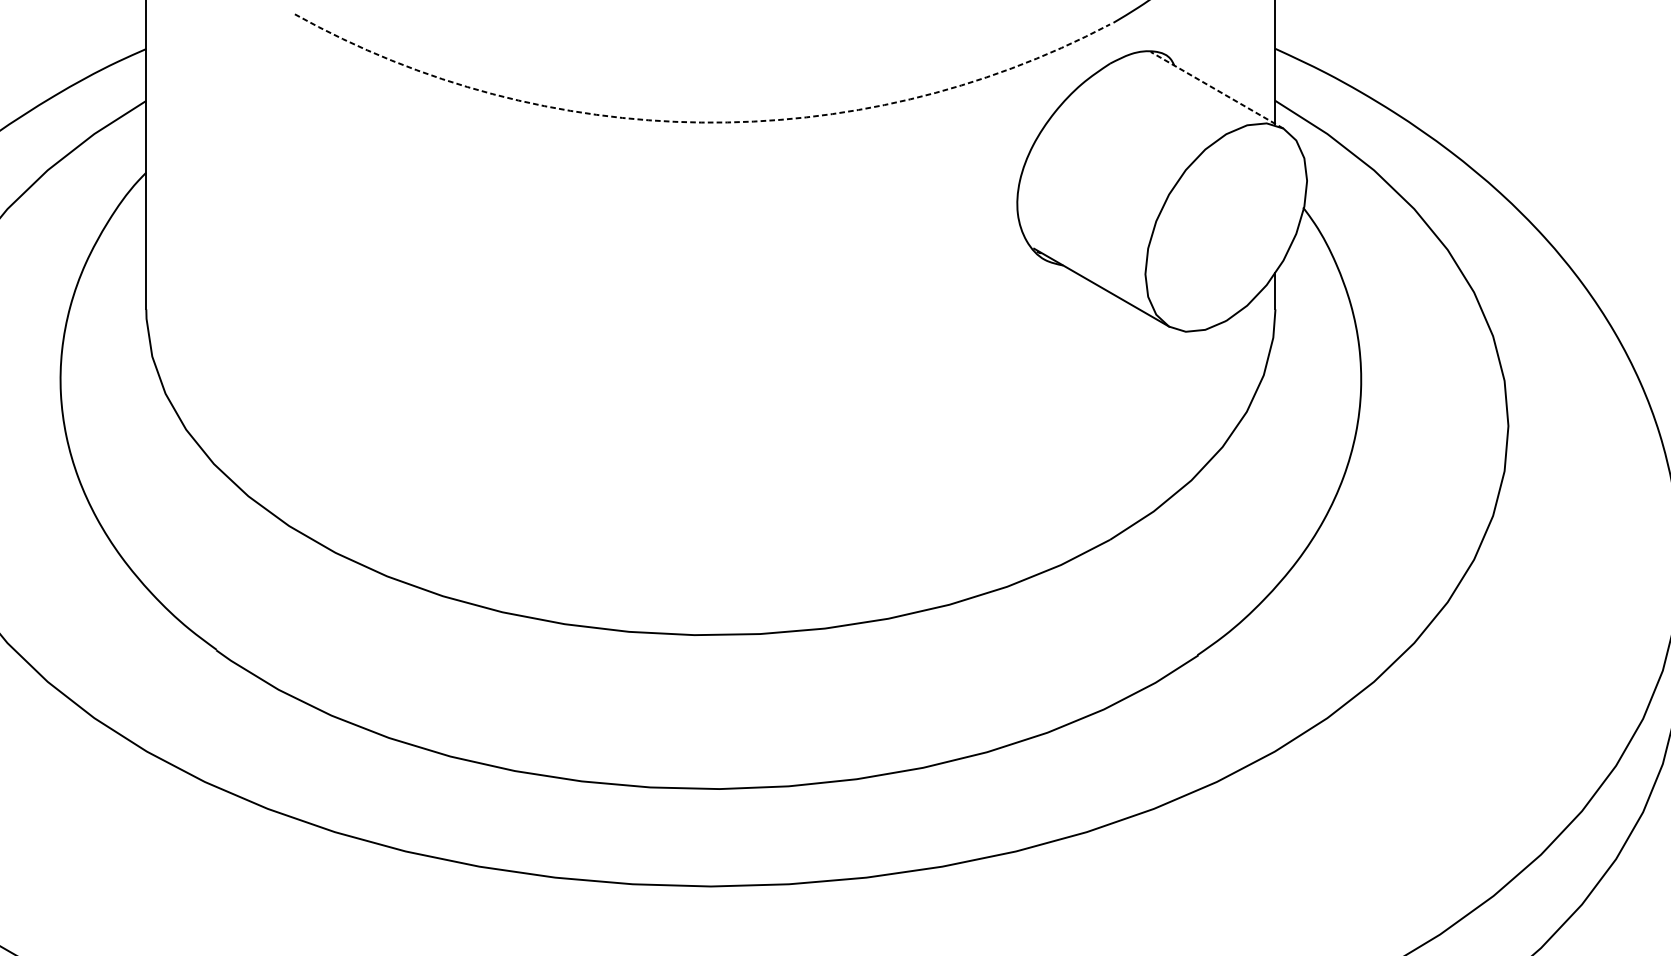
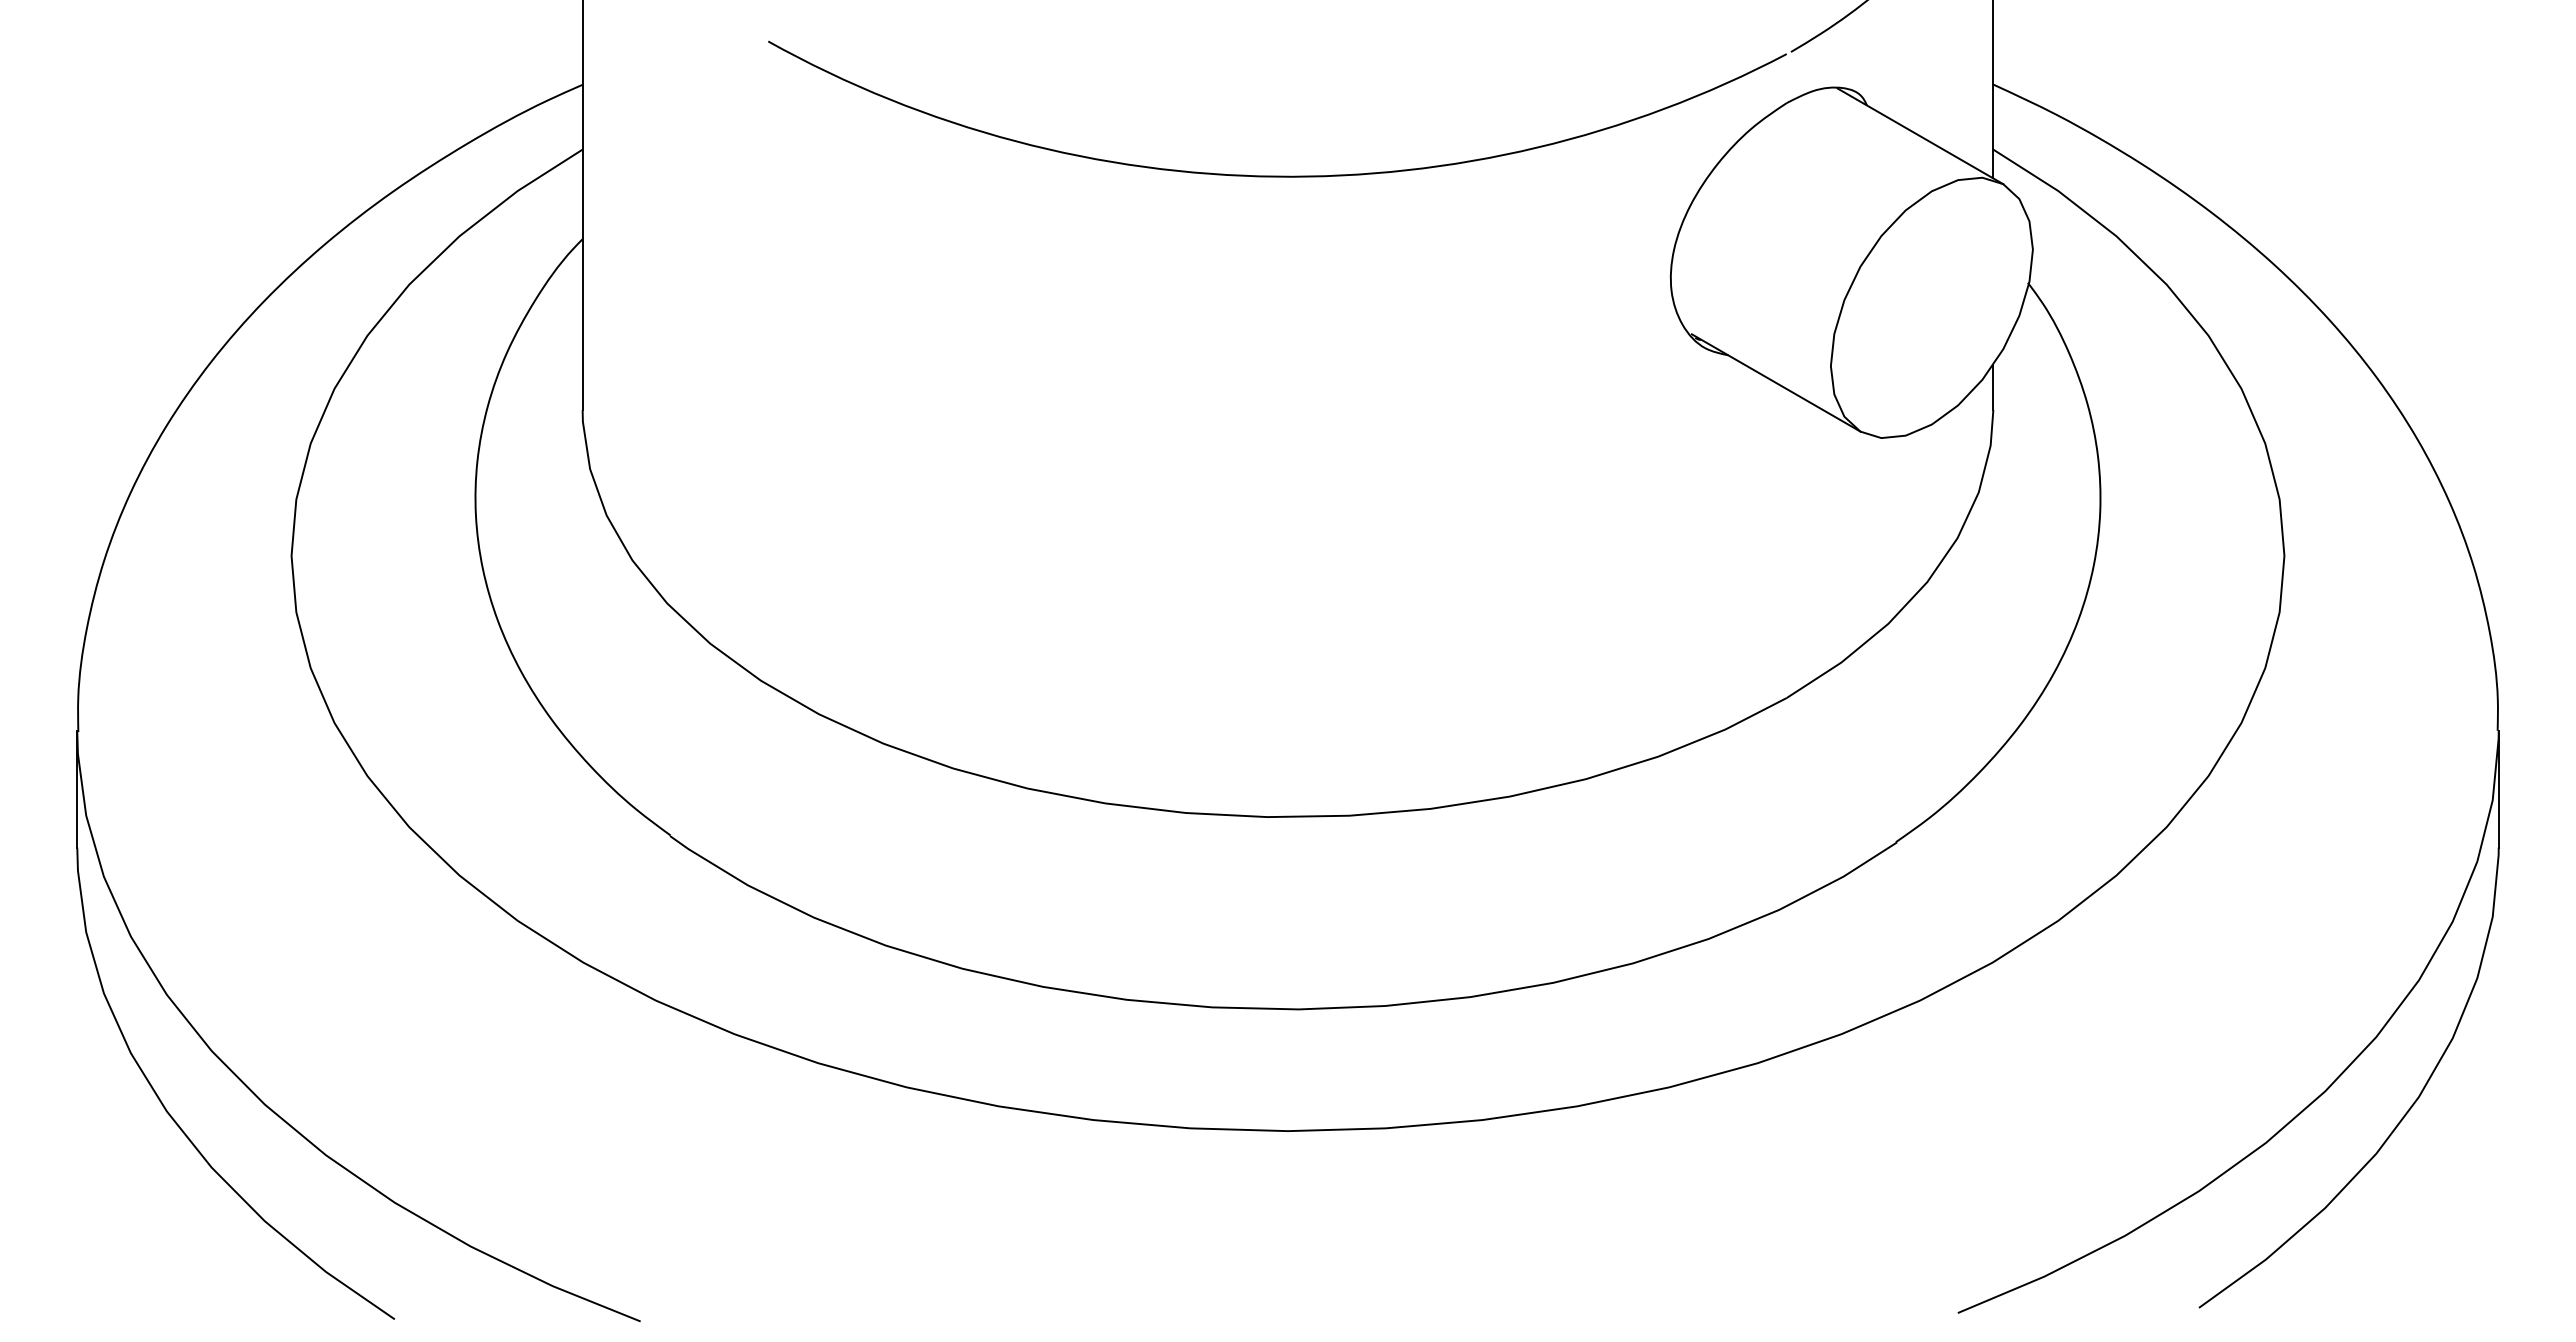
line: (1217, 90) -> (1920, 136), dashed -> solid
arc: (700, 122) -> (1275, 176), dashed -> solid

